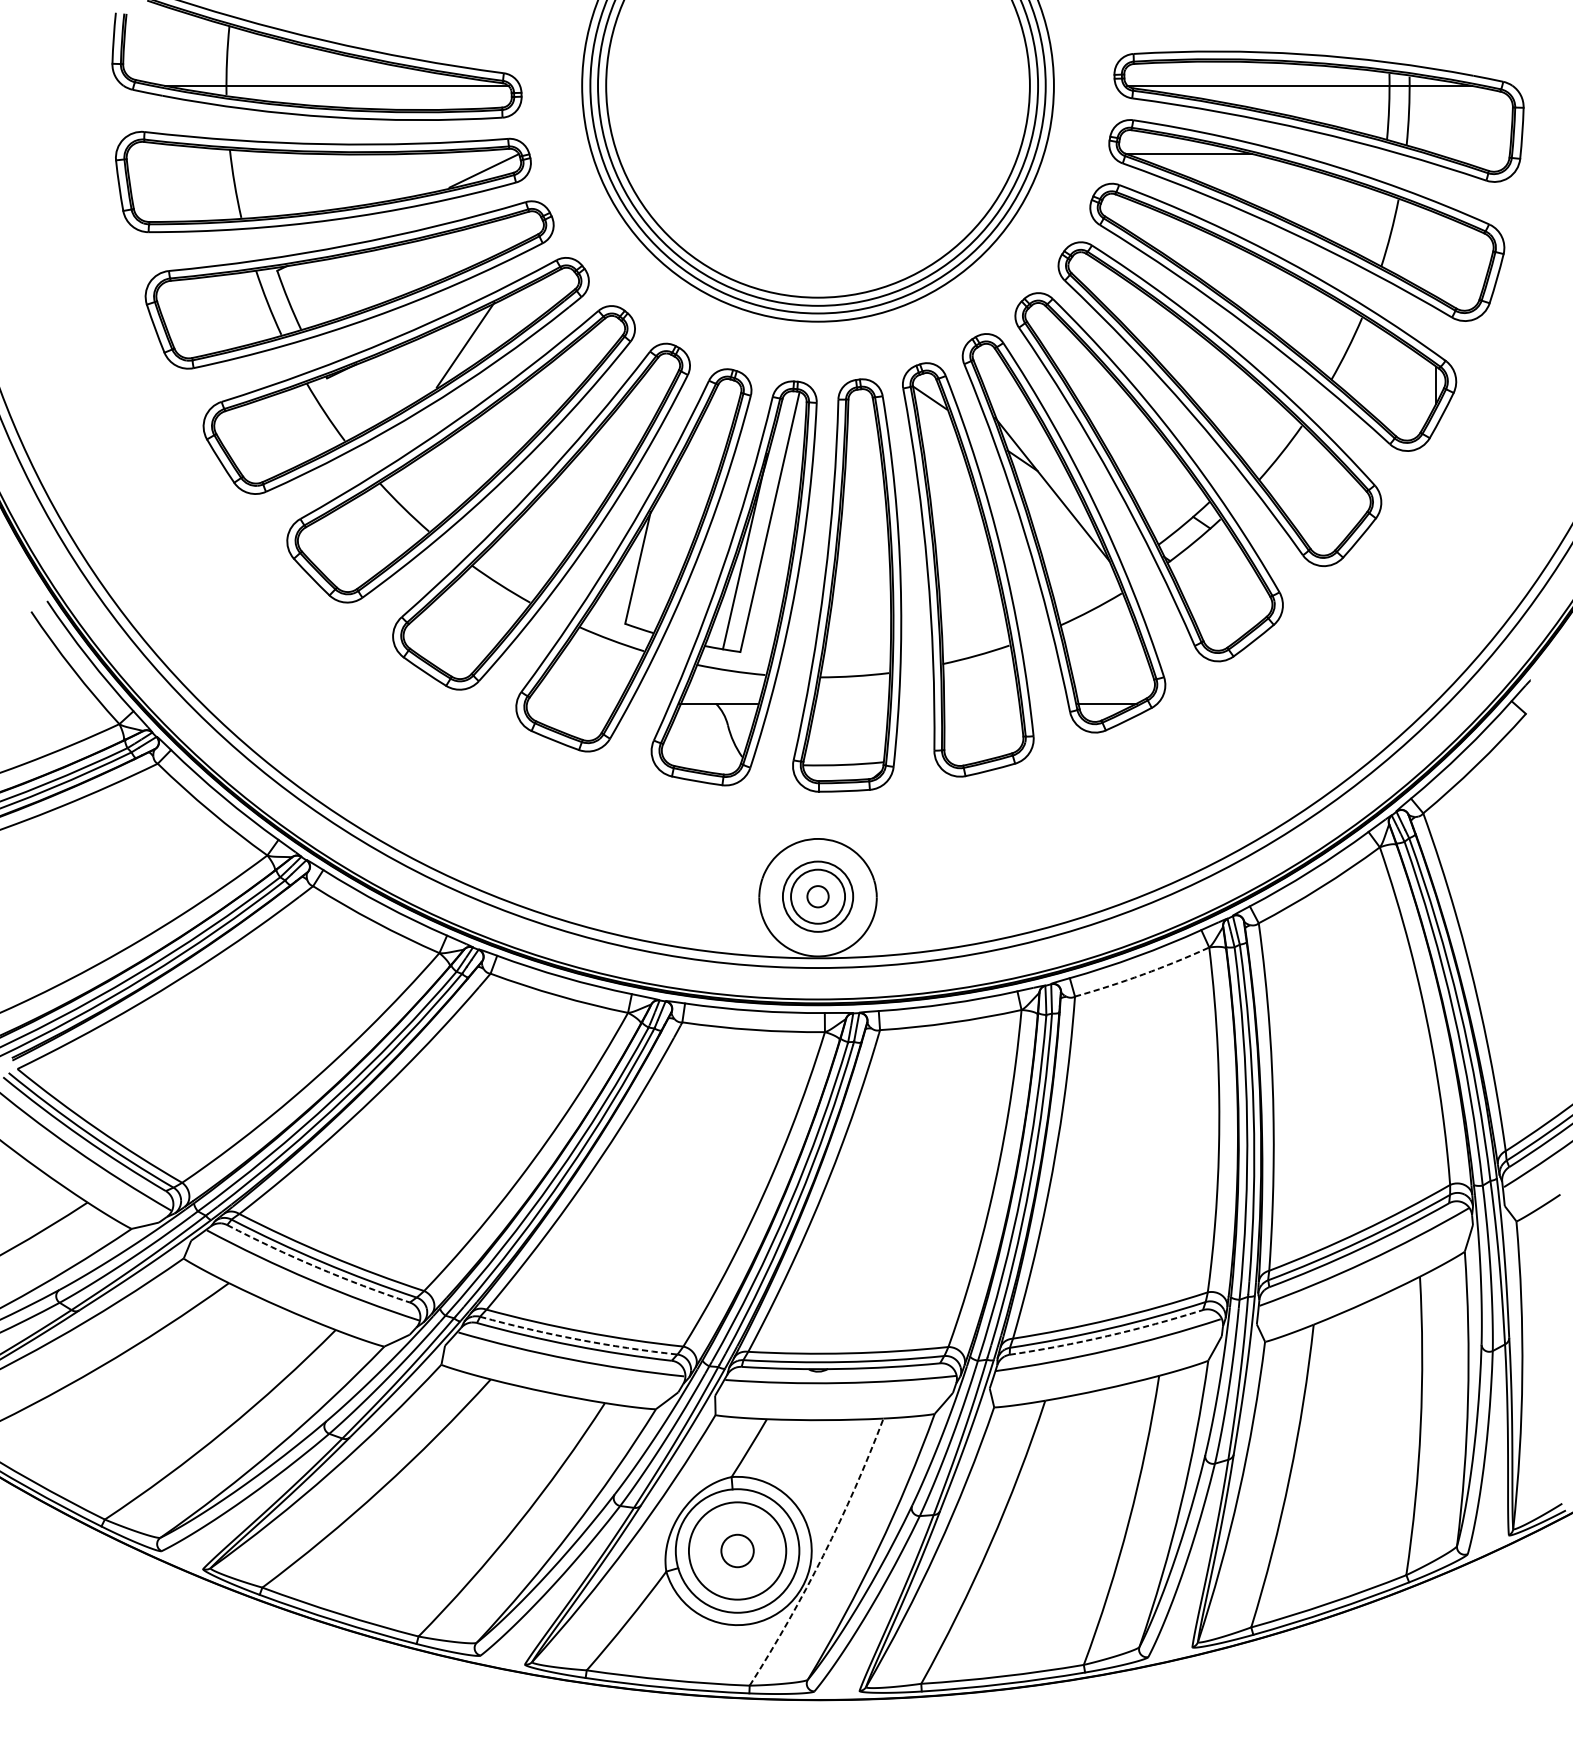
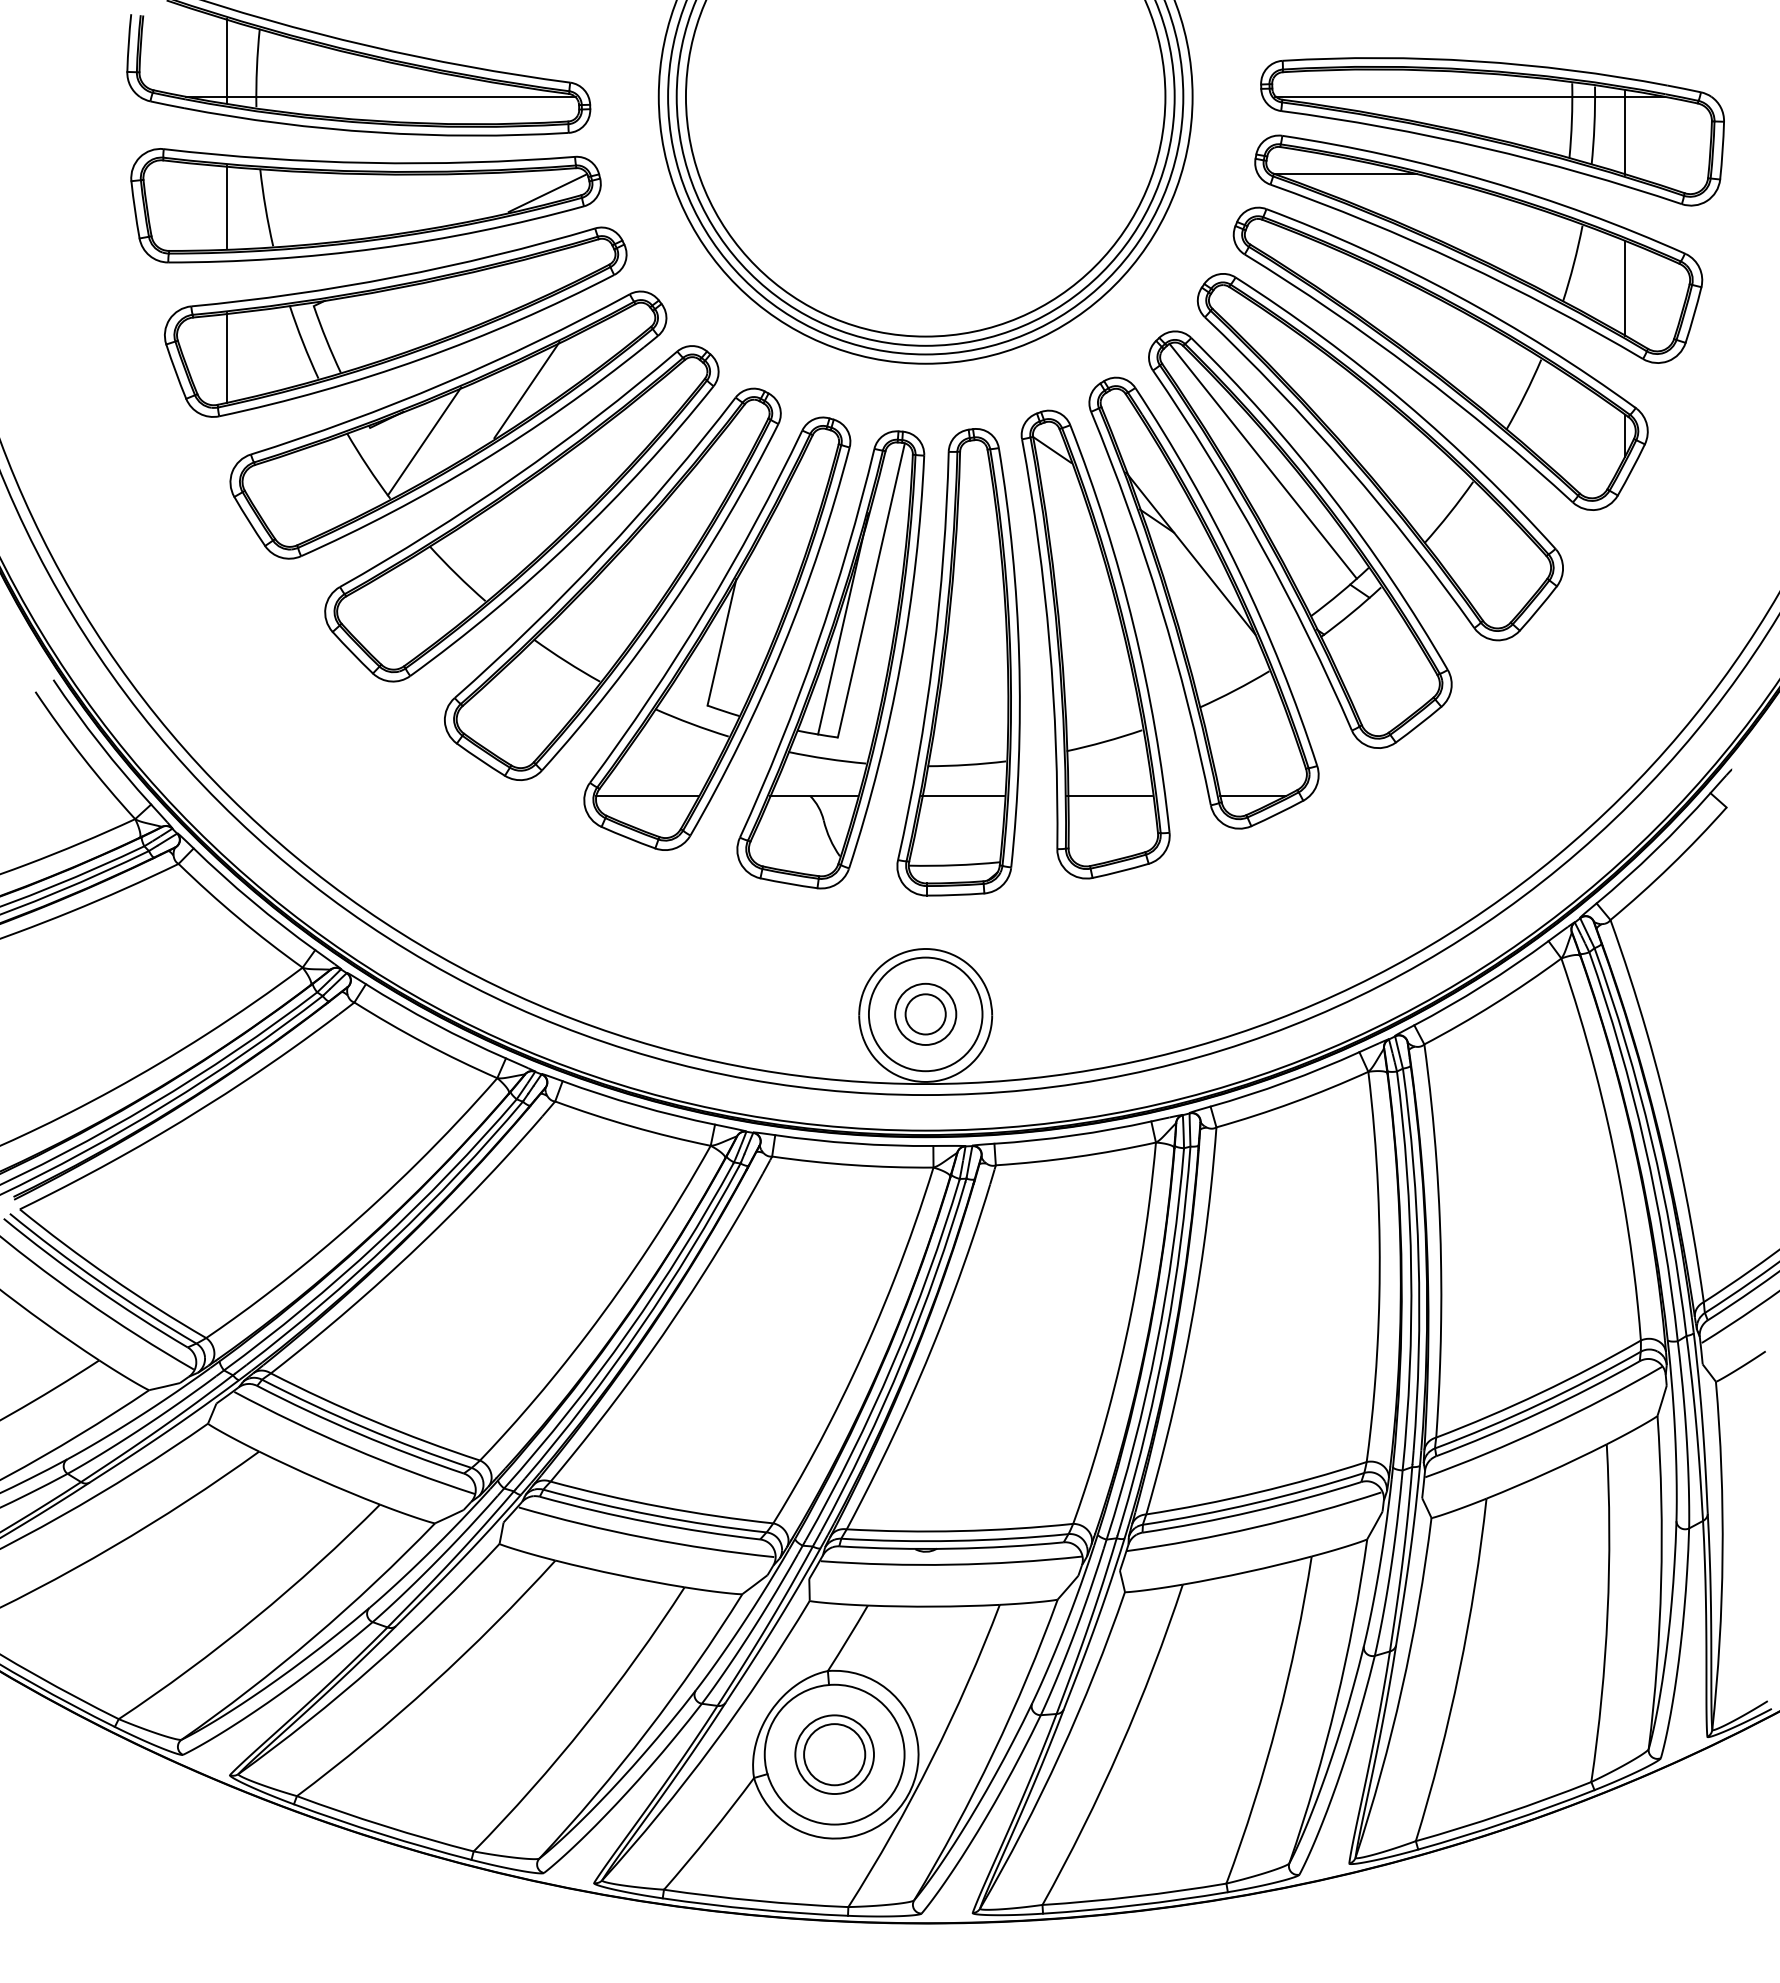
line: (200, 53) -> (226, 60), added
line: (1435, 118) -> (1624, 133), added
line: (200, 182) -> (226, 206), added
line: (1435, 256) -> (1624, 289), added
line: (200, 316) -> (226, 357), added
line: (375, 390) -> (424, 441), added
line: (1115, 407) -> (1262, 460), added
line: (571, 703) -> (646, 795), added
line: (850, 703) -> (962, 795), added
line: (980, 703) -> (1109, 795), added
circle: (817, 896) -> (925, 1014), size x1.43
circle: (817, 896) -> (925, 1014), size x1.67
arc: (1143, 974) -> (1293, 1102), dashed -> solid
arc: (316, 1267) -> (358, 1433), dashed -> solid
arc: (1106, 1336) -> (1252, 1511), dashed -> solid
arc: (578, 1339) -> (654, 1515), dashed -> solid
circle: (737, 1550) -> (834, 1754), size x0.71
circle: (737, 1550) -> (834, 1754), size x1.67
arc: (823, 1555) -> (931, 1759), dashed -> solid

